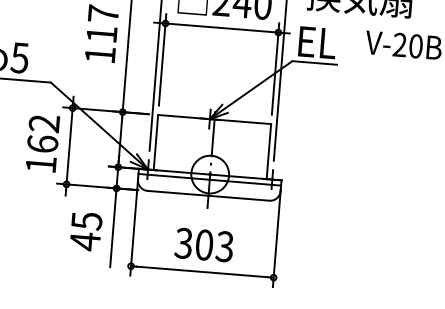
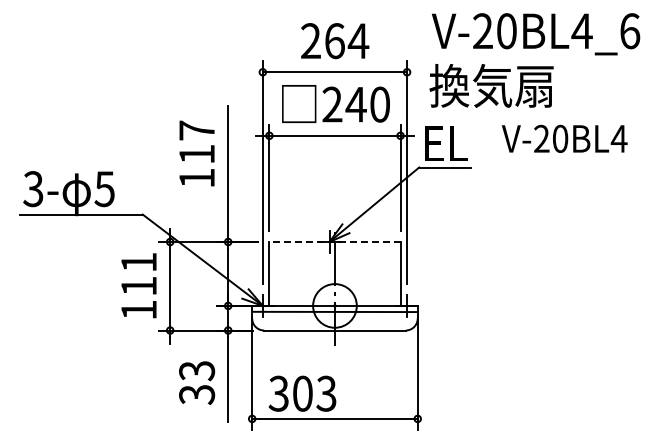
line: (214, 119) -> (334, 242), solid -> dashed
text: (44, 133) -> (139, 273), 162 -> 111
text: (86, 231) -> (197, 383), 45 -> 33
text: (204, 244) -> (302, 393), moved

